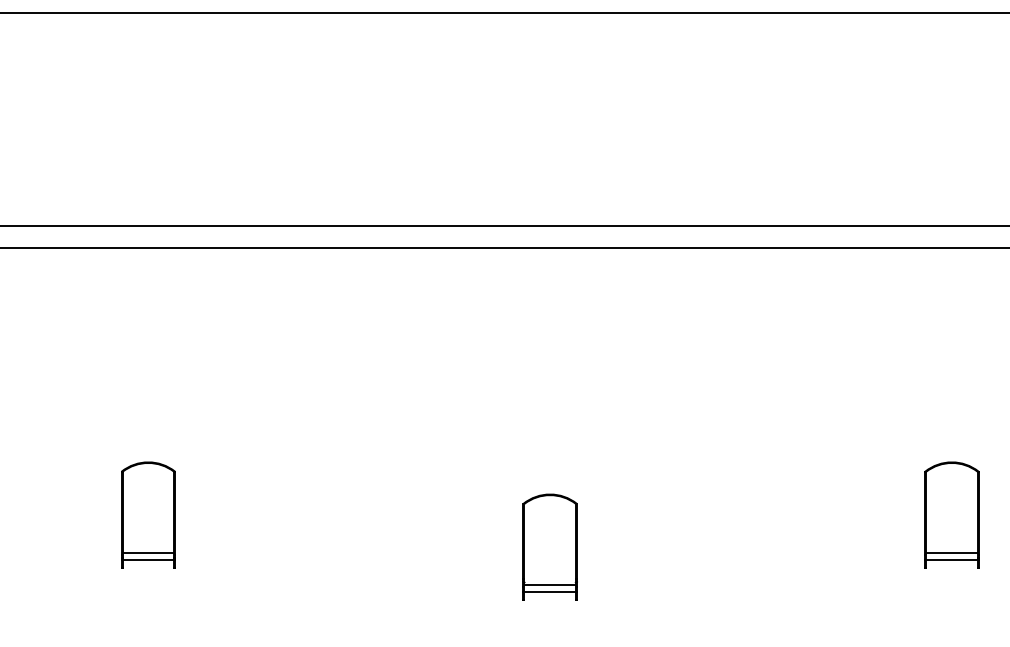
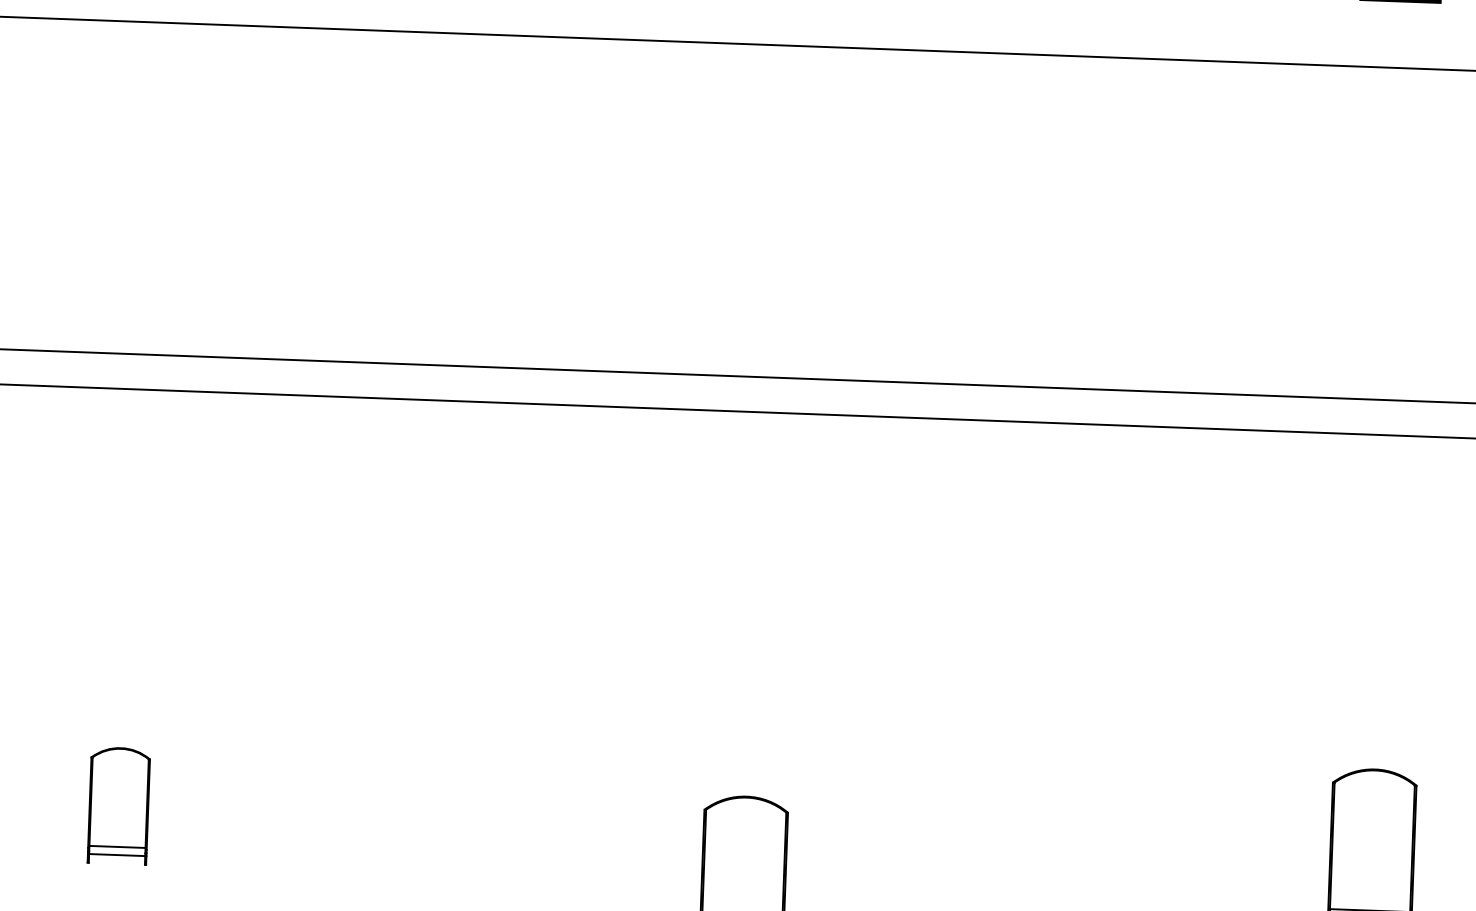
part: (148, 514) -> (119, 804), size x0.7

